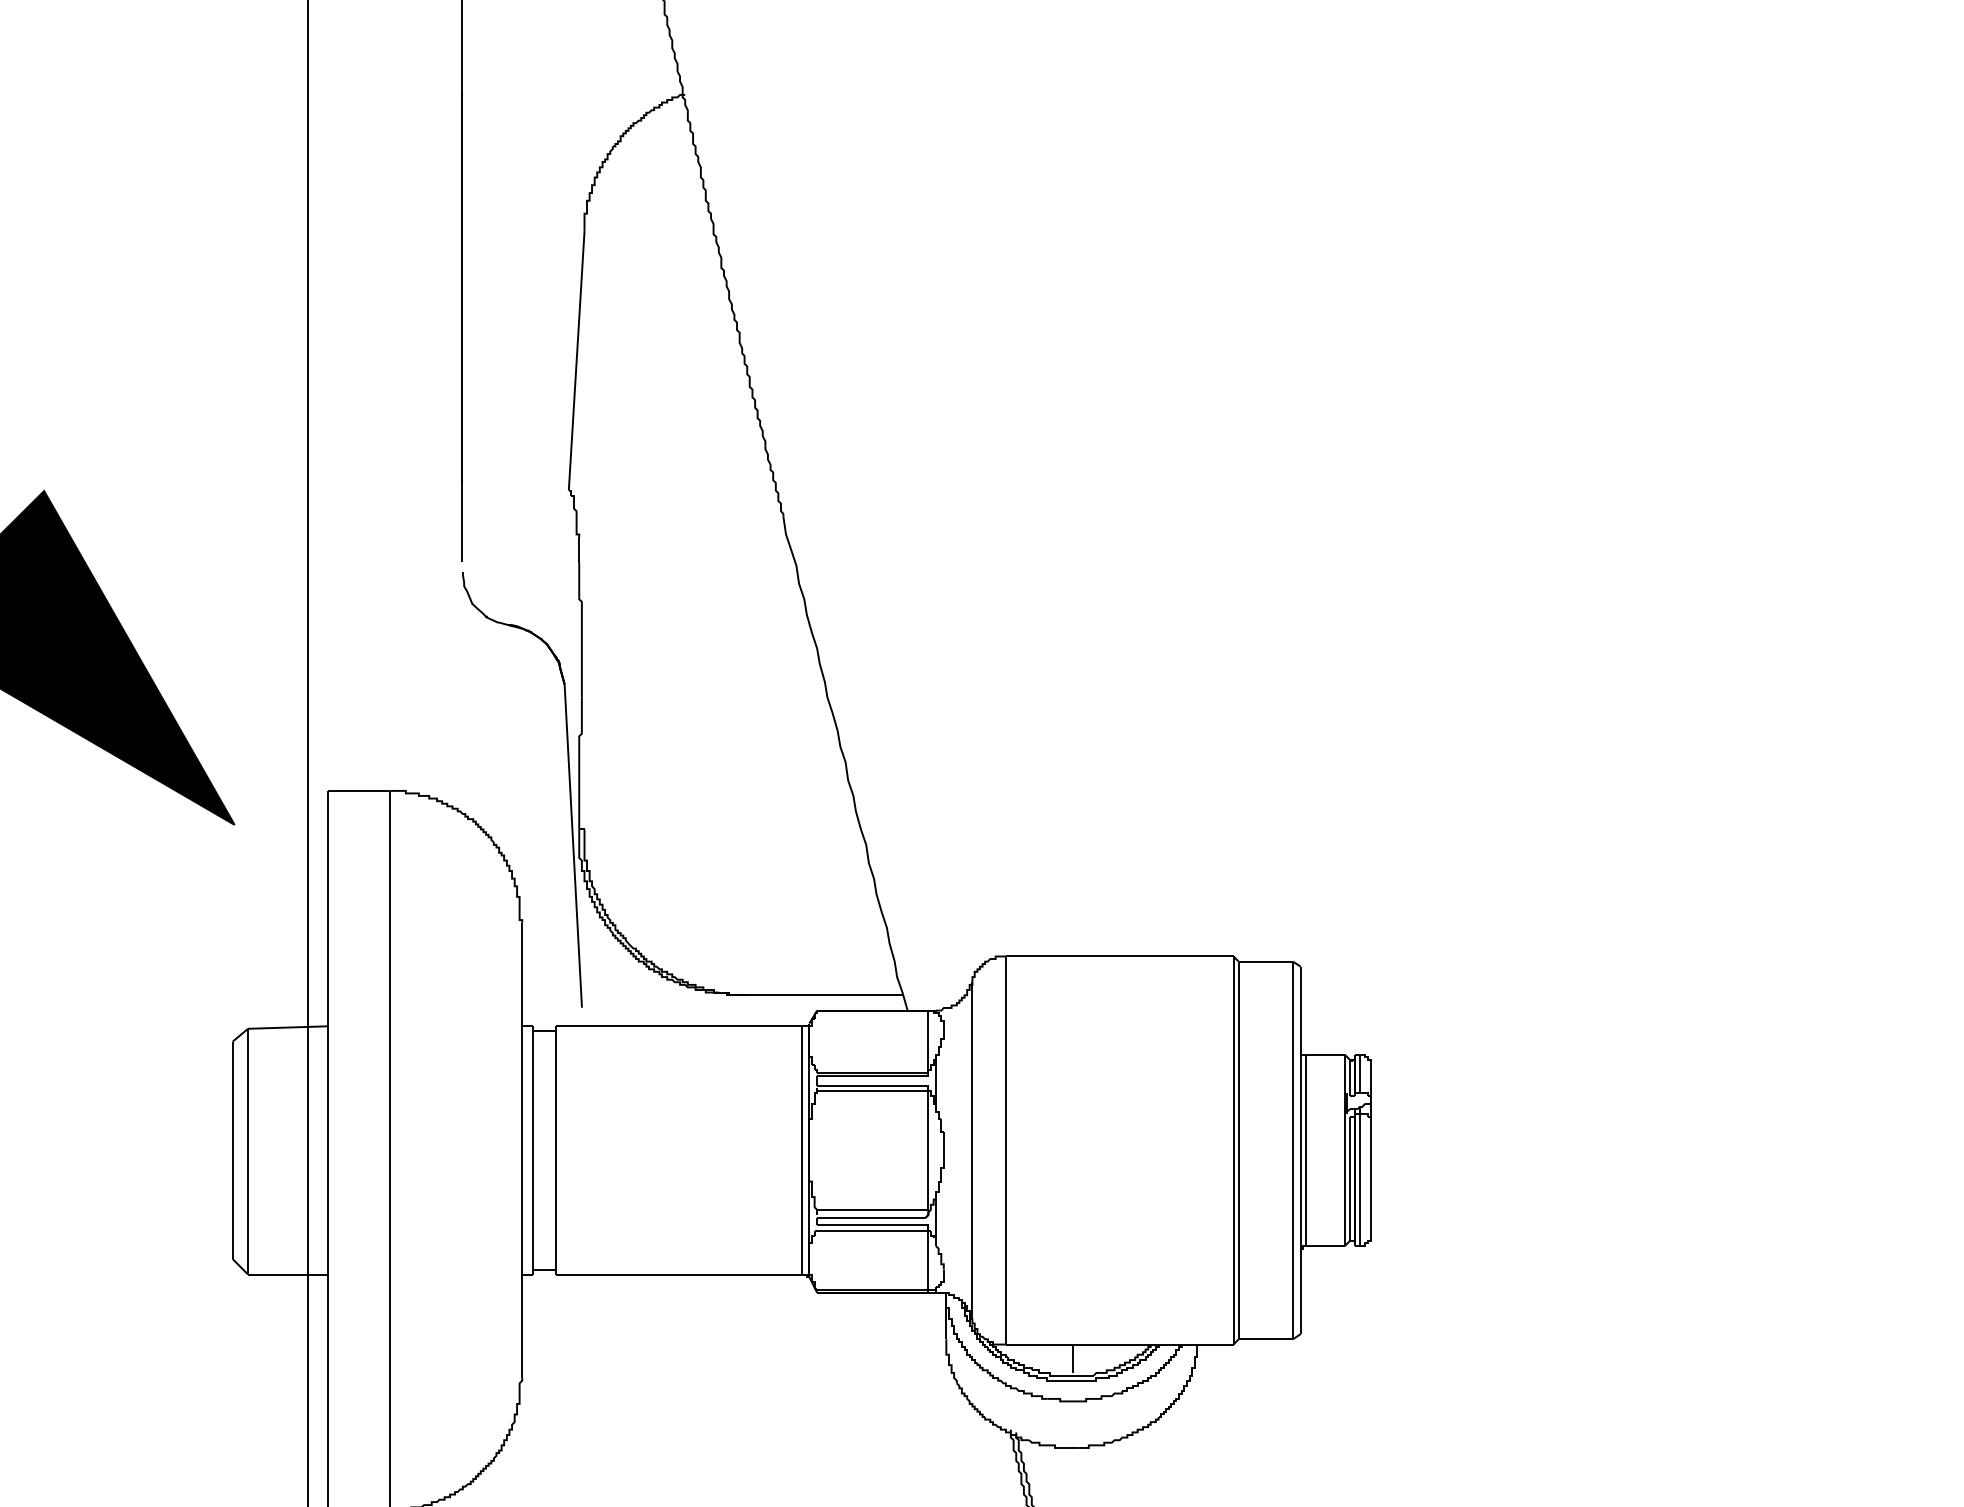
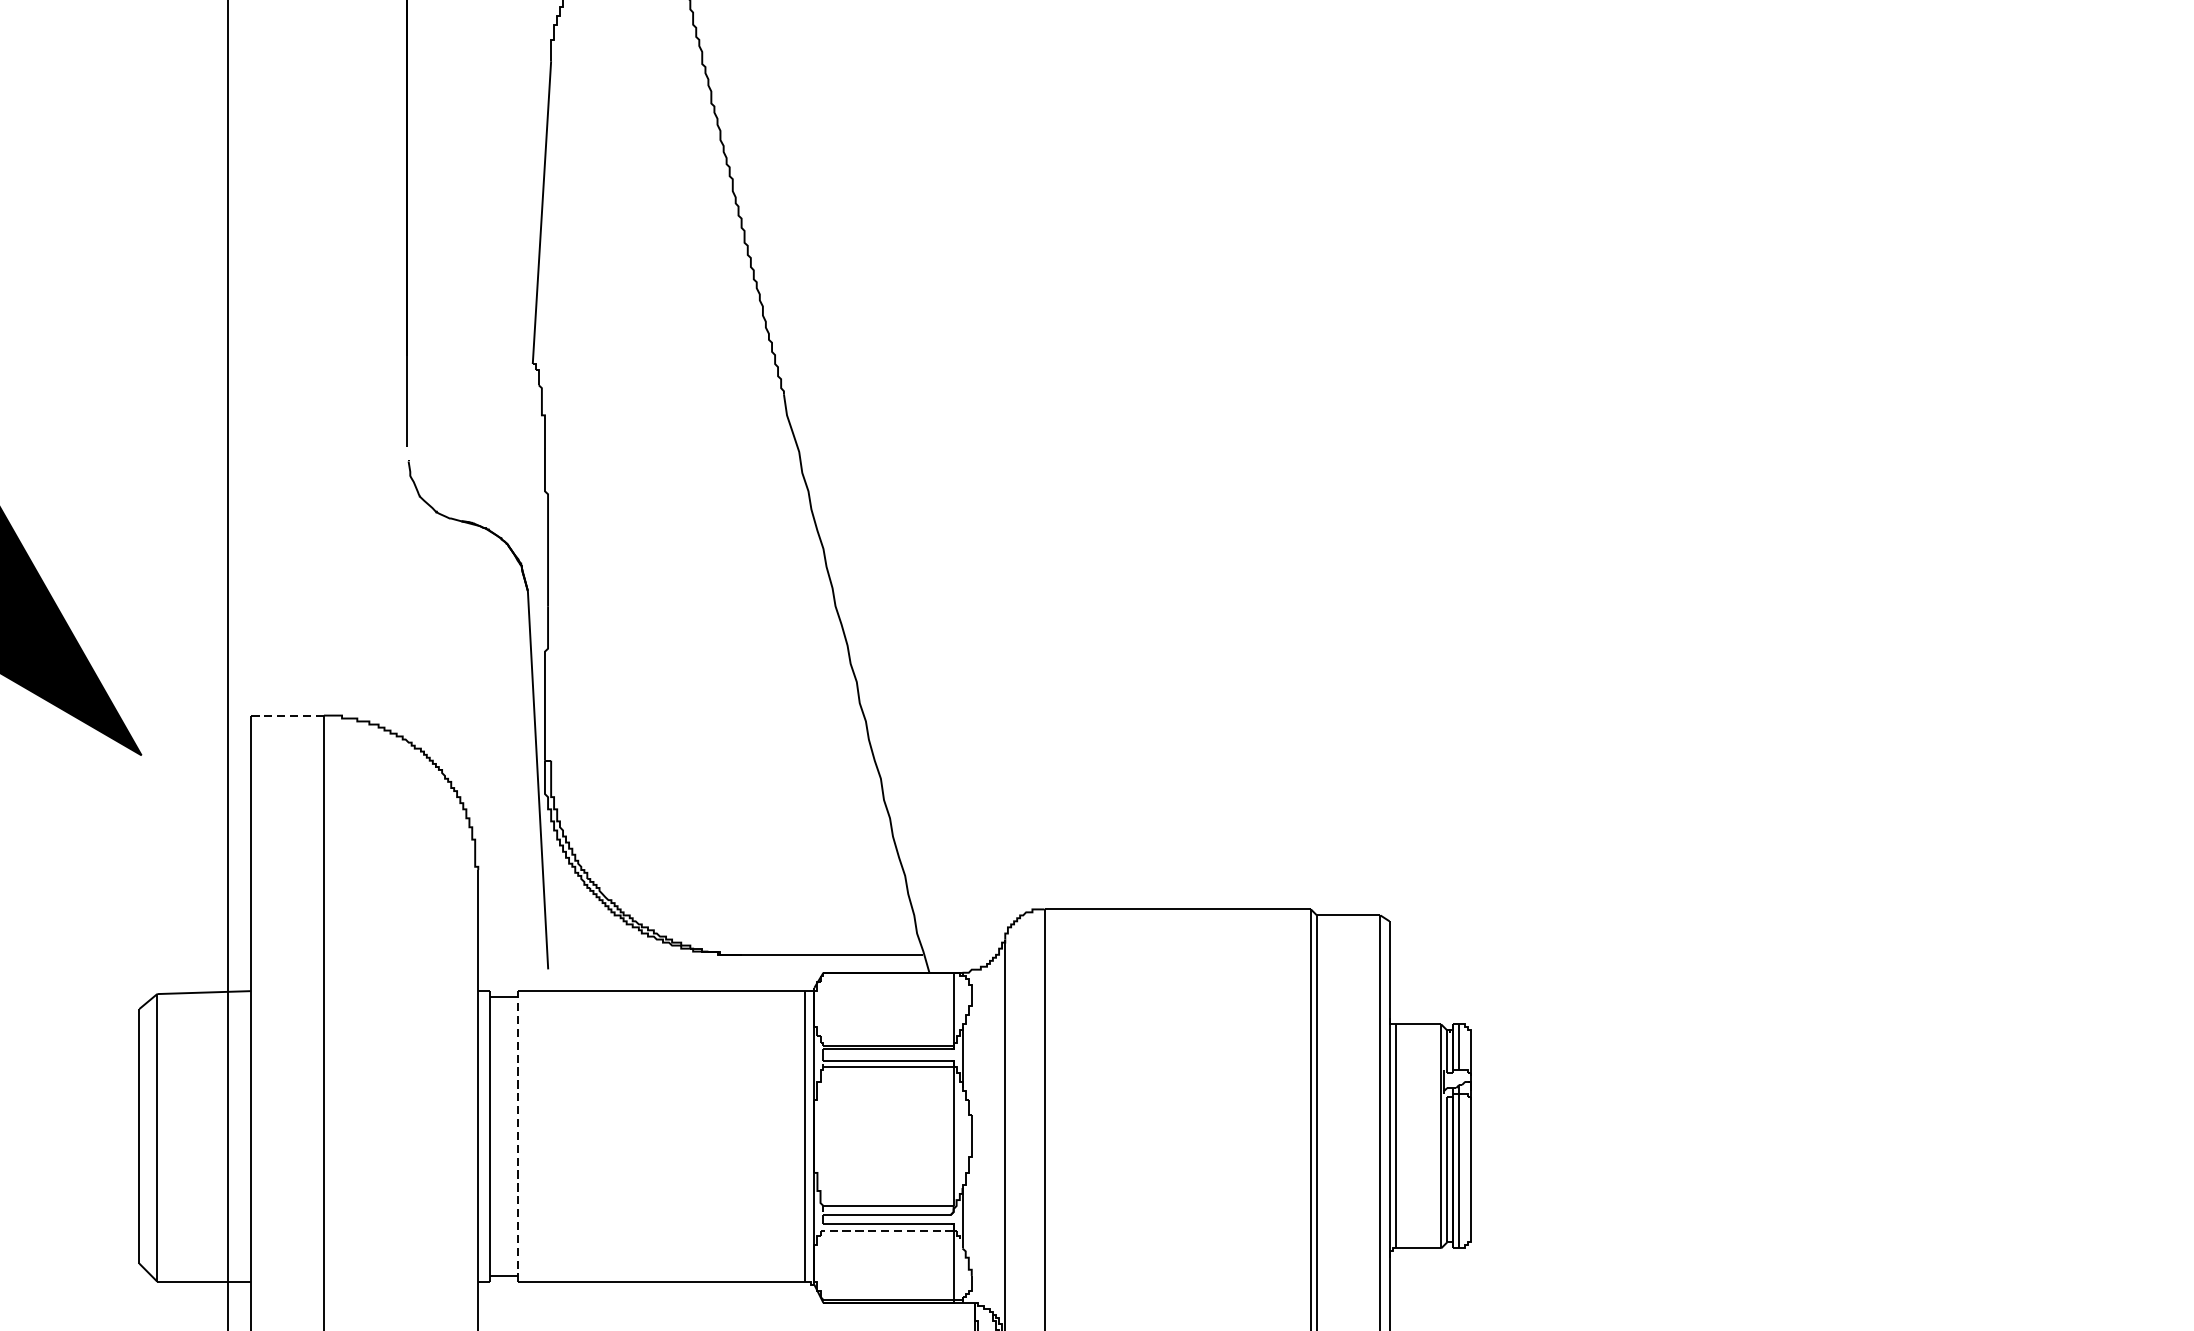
line: (358, 790) -> (286, 715), solid -> dashed
line: (555, 1149) -> (517, 1135), solid -> dashed
line: (872, 1230) -> (888, 1230), solid -> dashed

